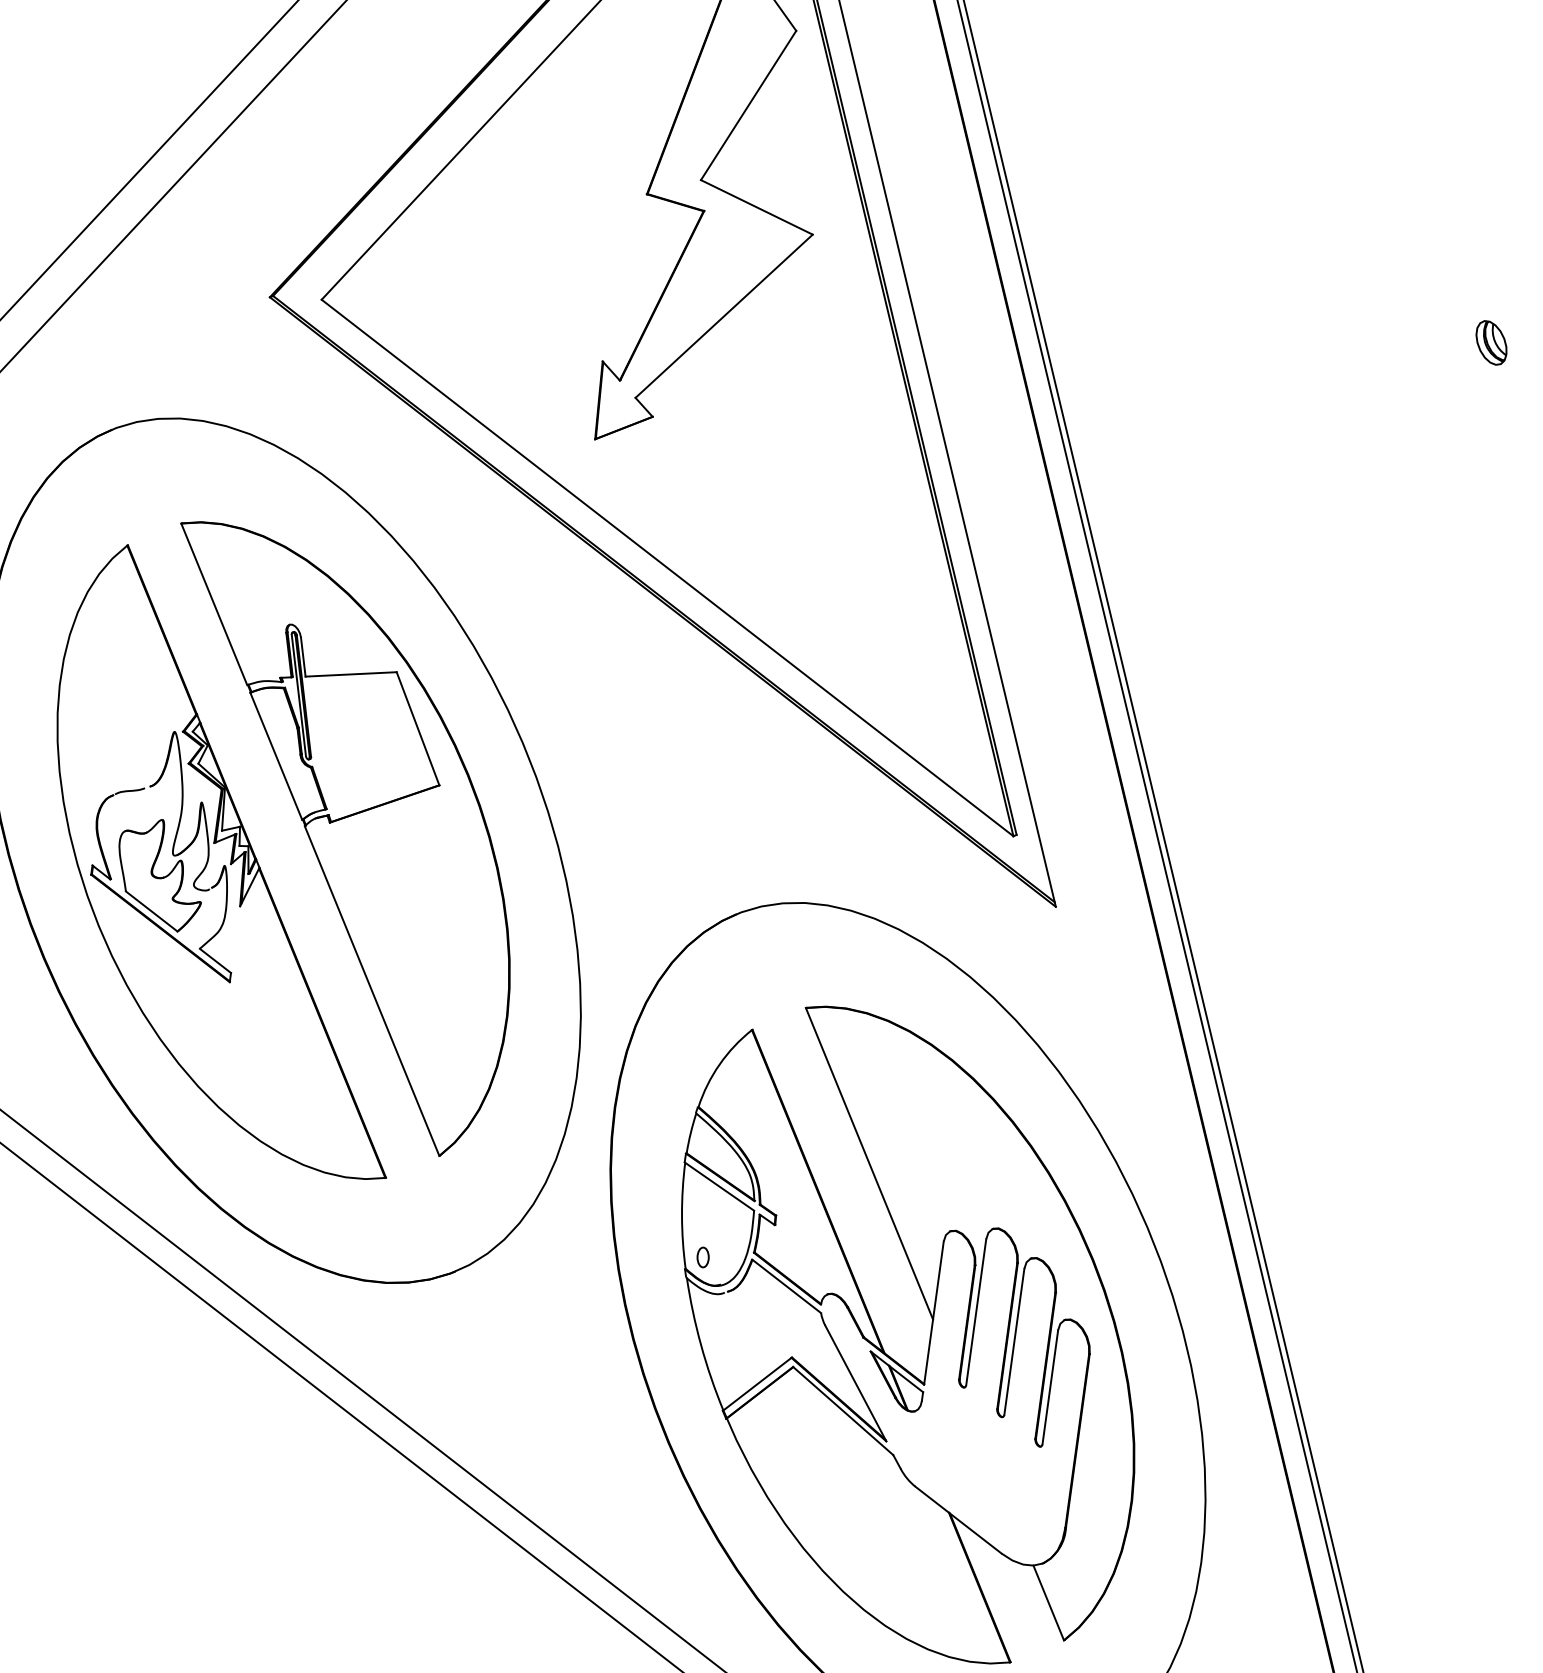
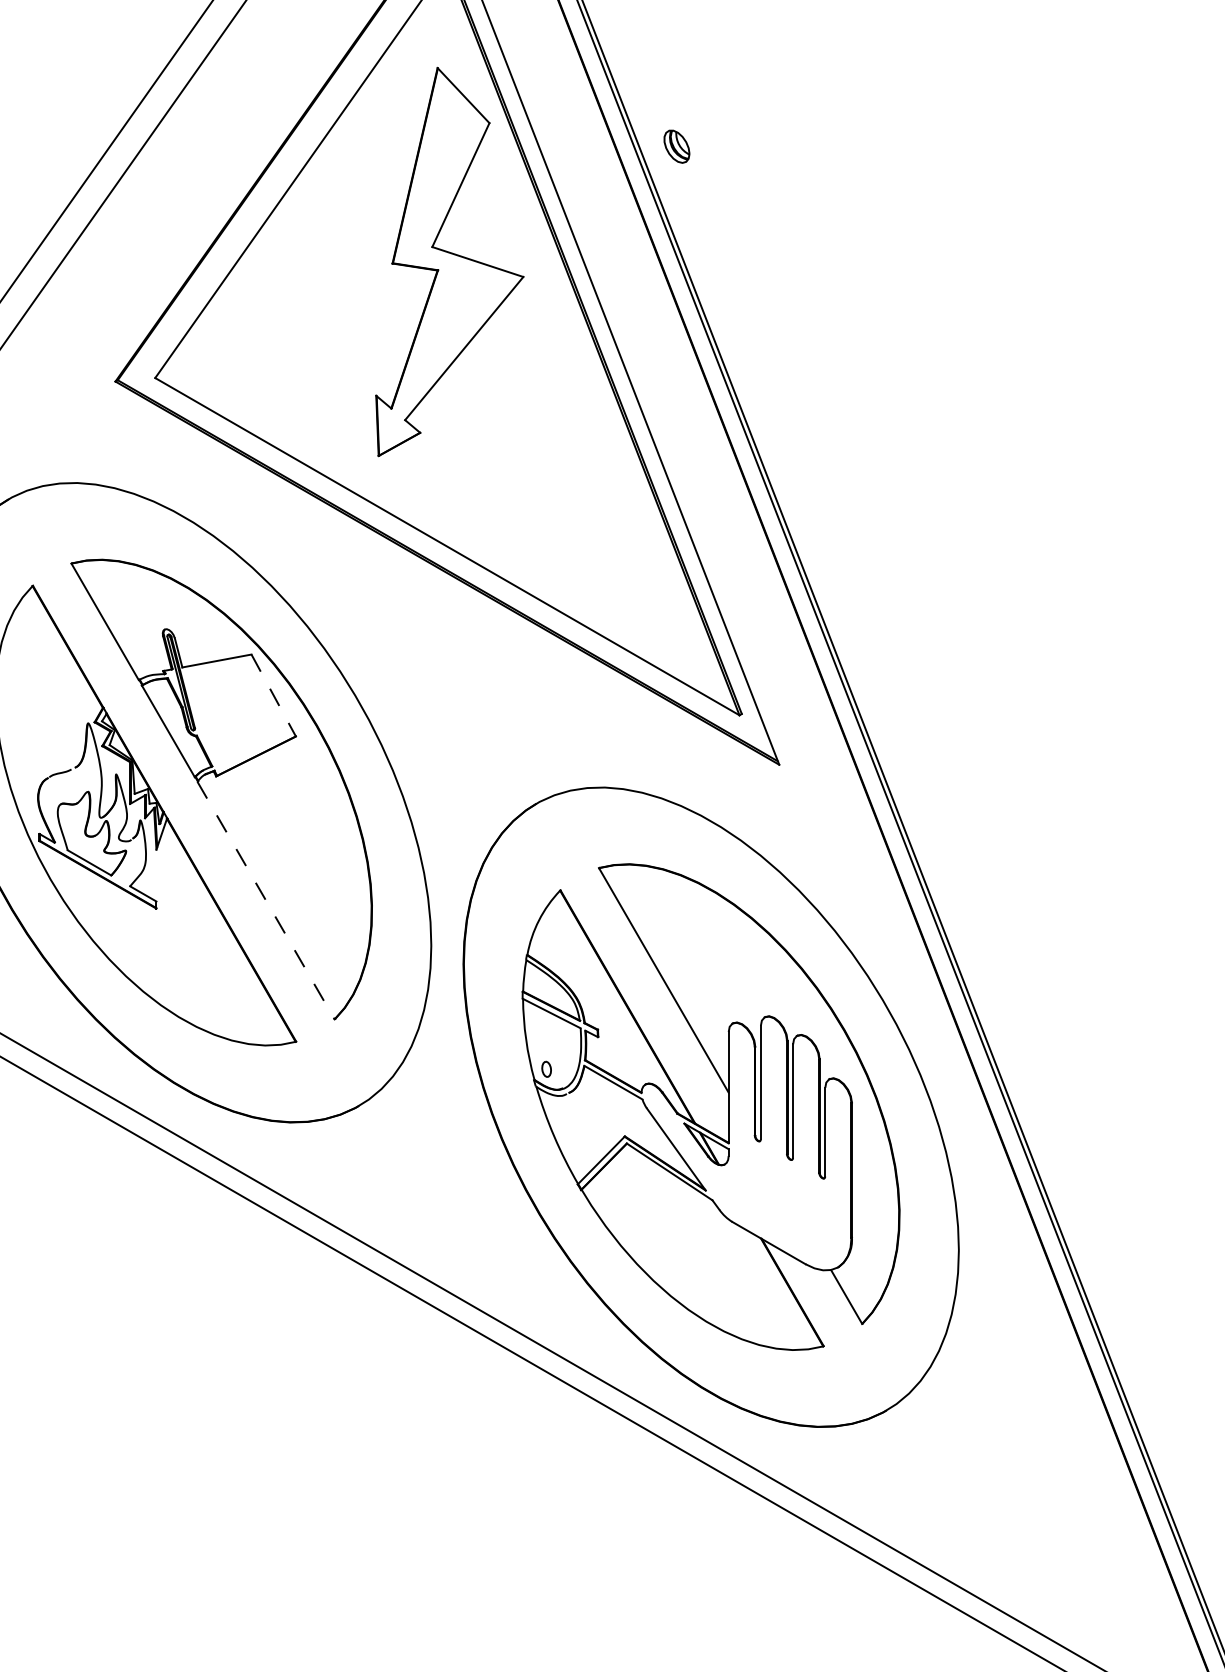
part: (1491, 342) -> (676, 146), moved
line: (417, 728) -> (273, 695), solid -> dashed
line: (372, 991) -> (266, 900), solid -> dashed

